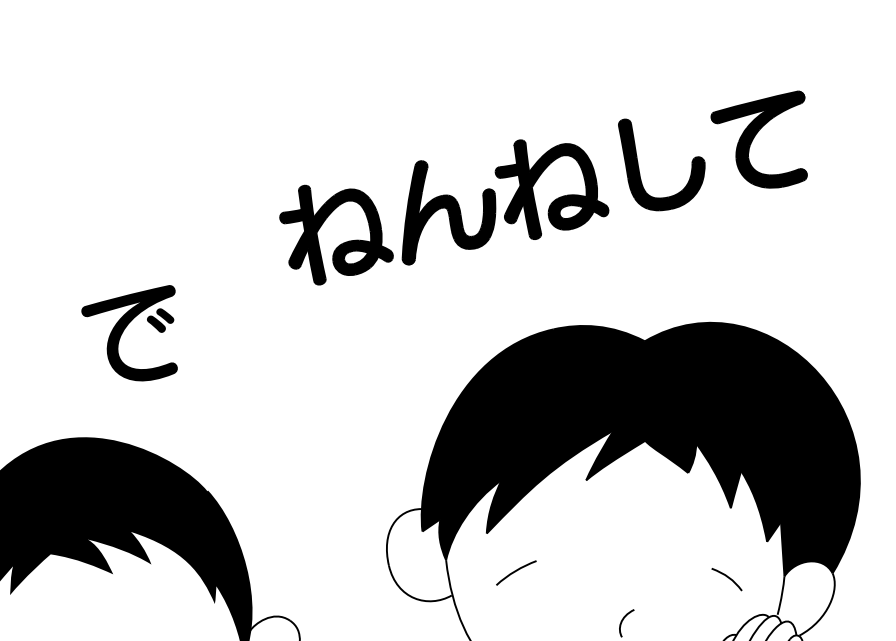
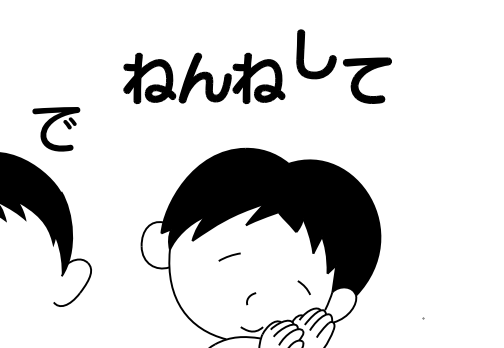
part: (640, 166) -> (304, 54), moved
part: (124, 330) -> (51, 124), moved
line: (515, 571) -> (229, 256), moved

